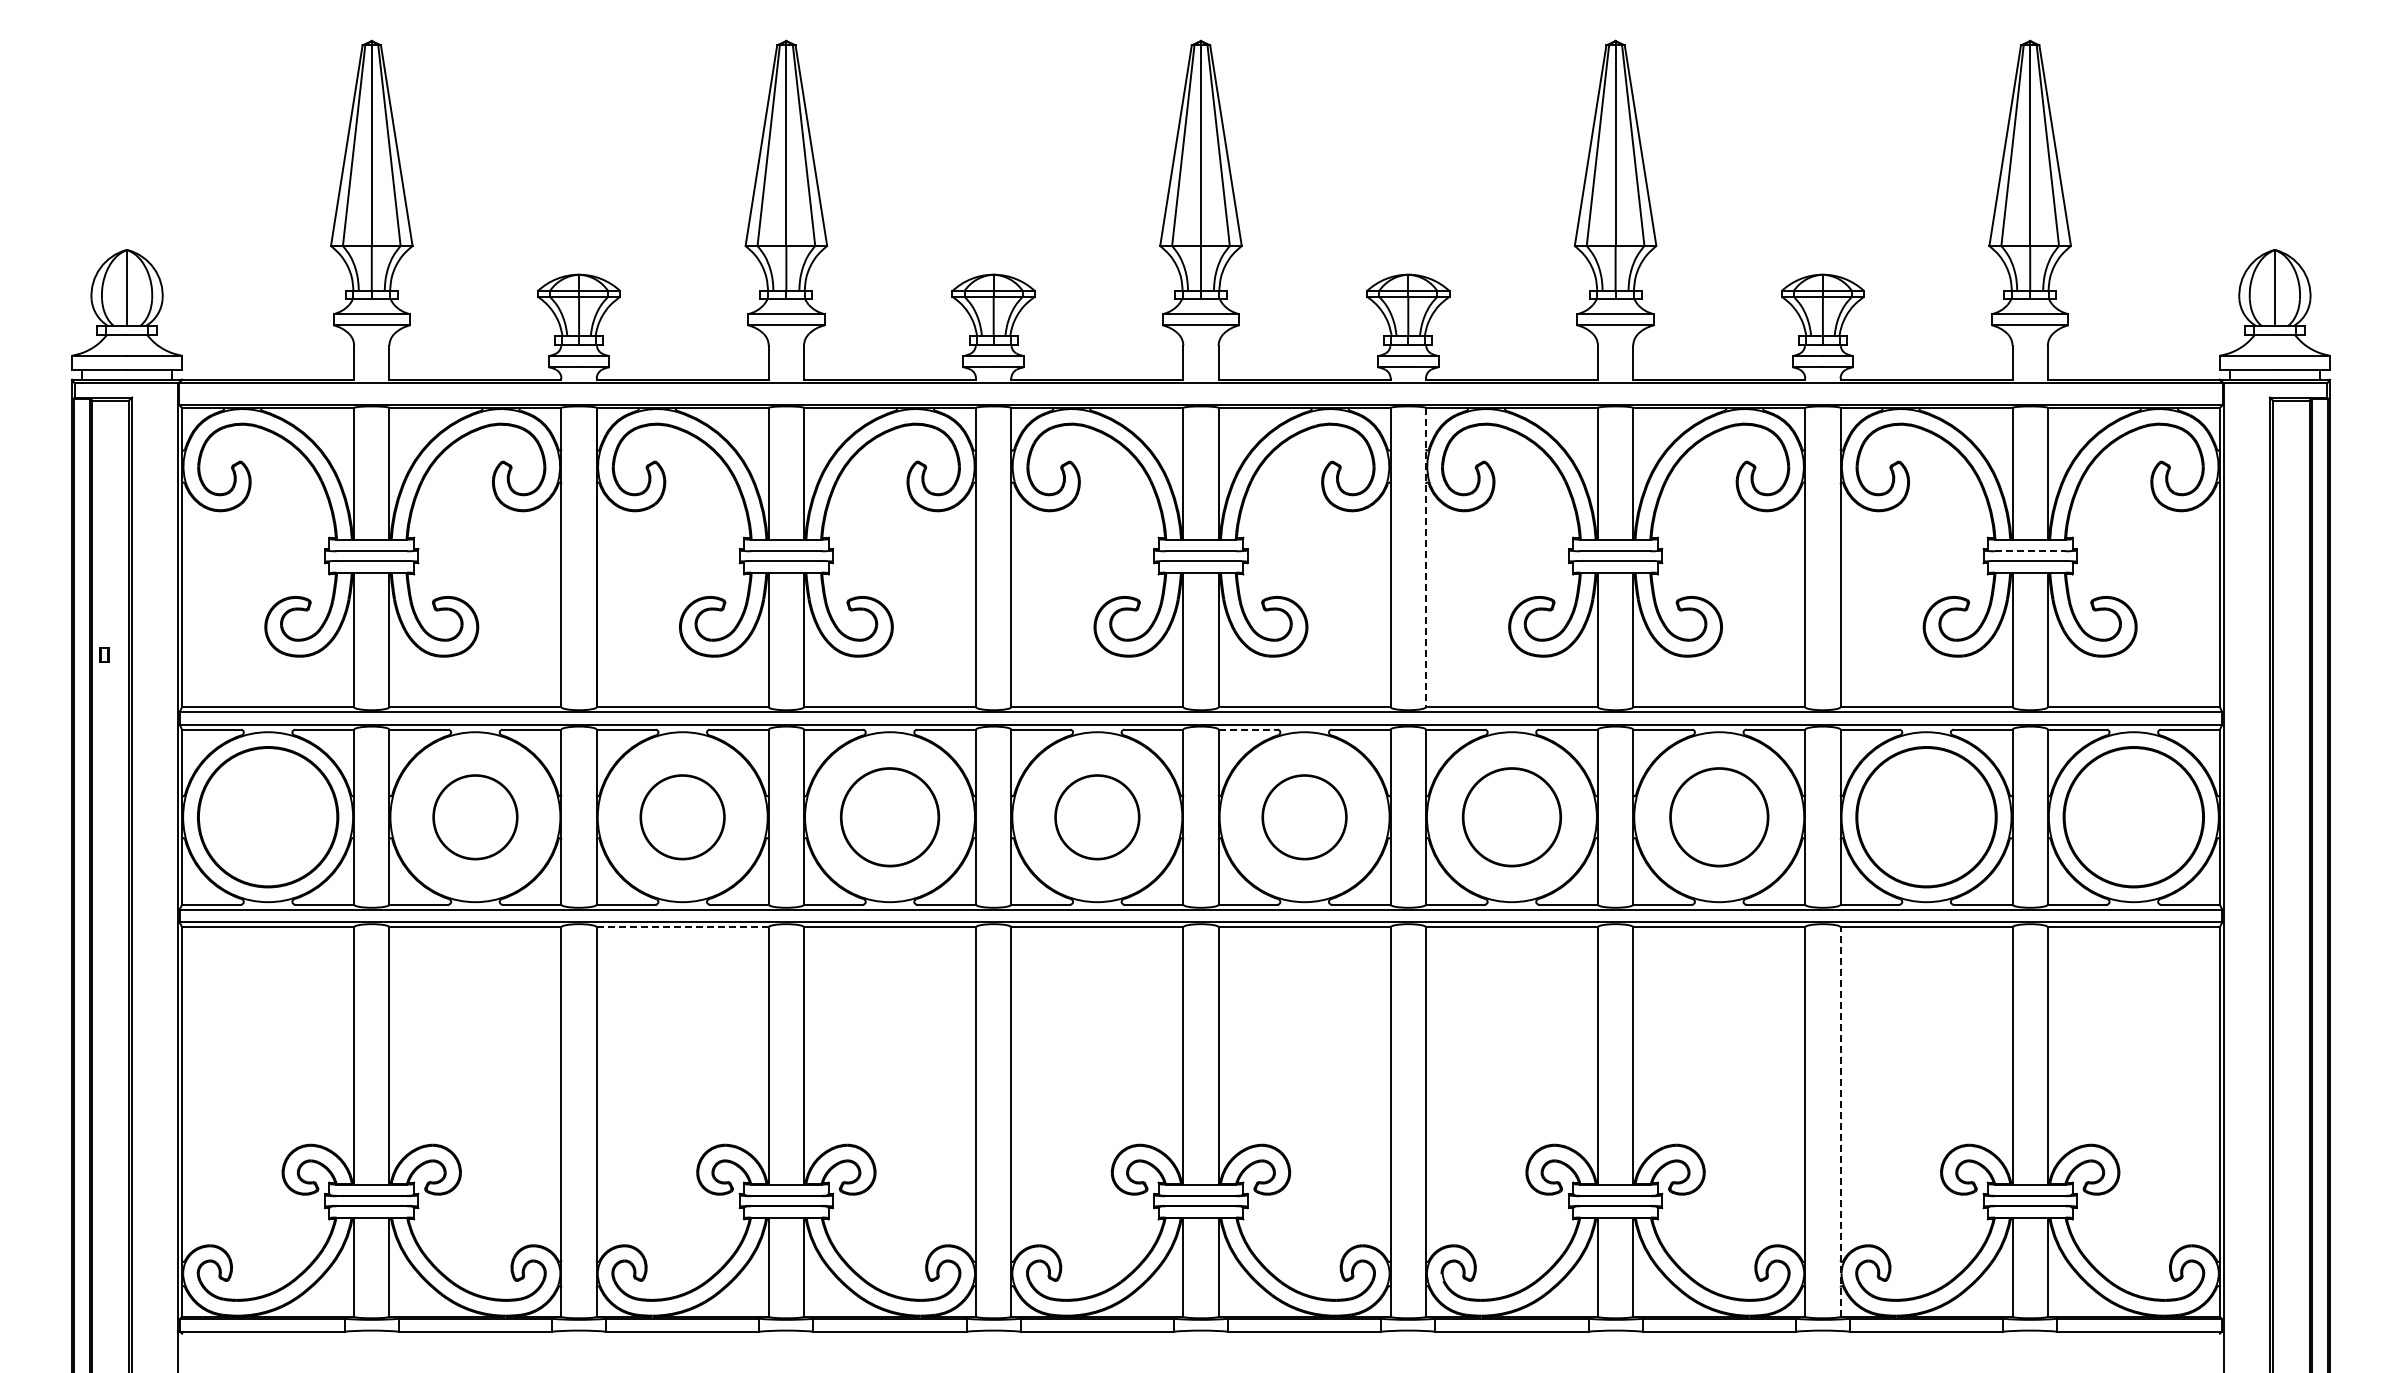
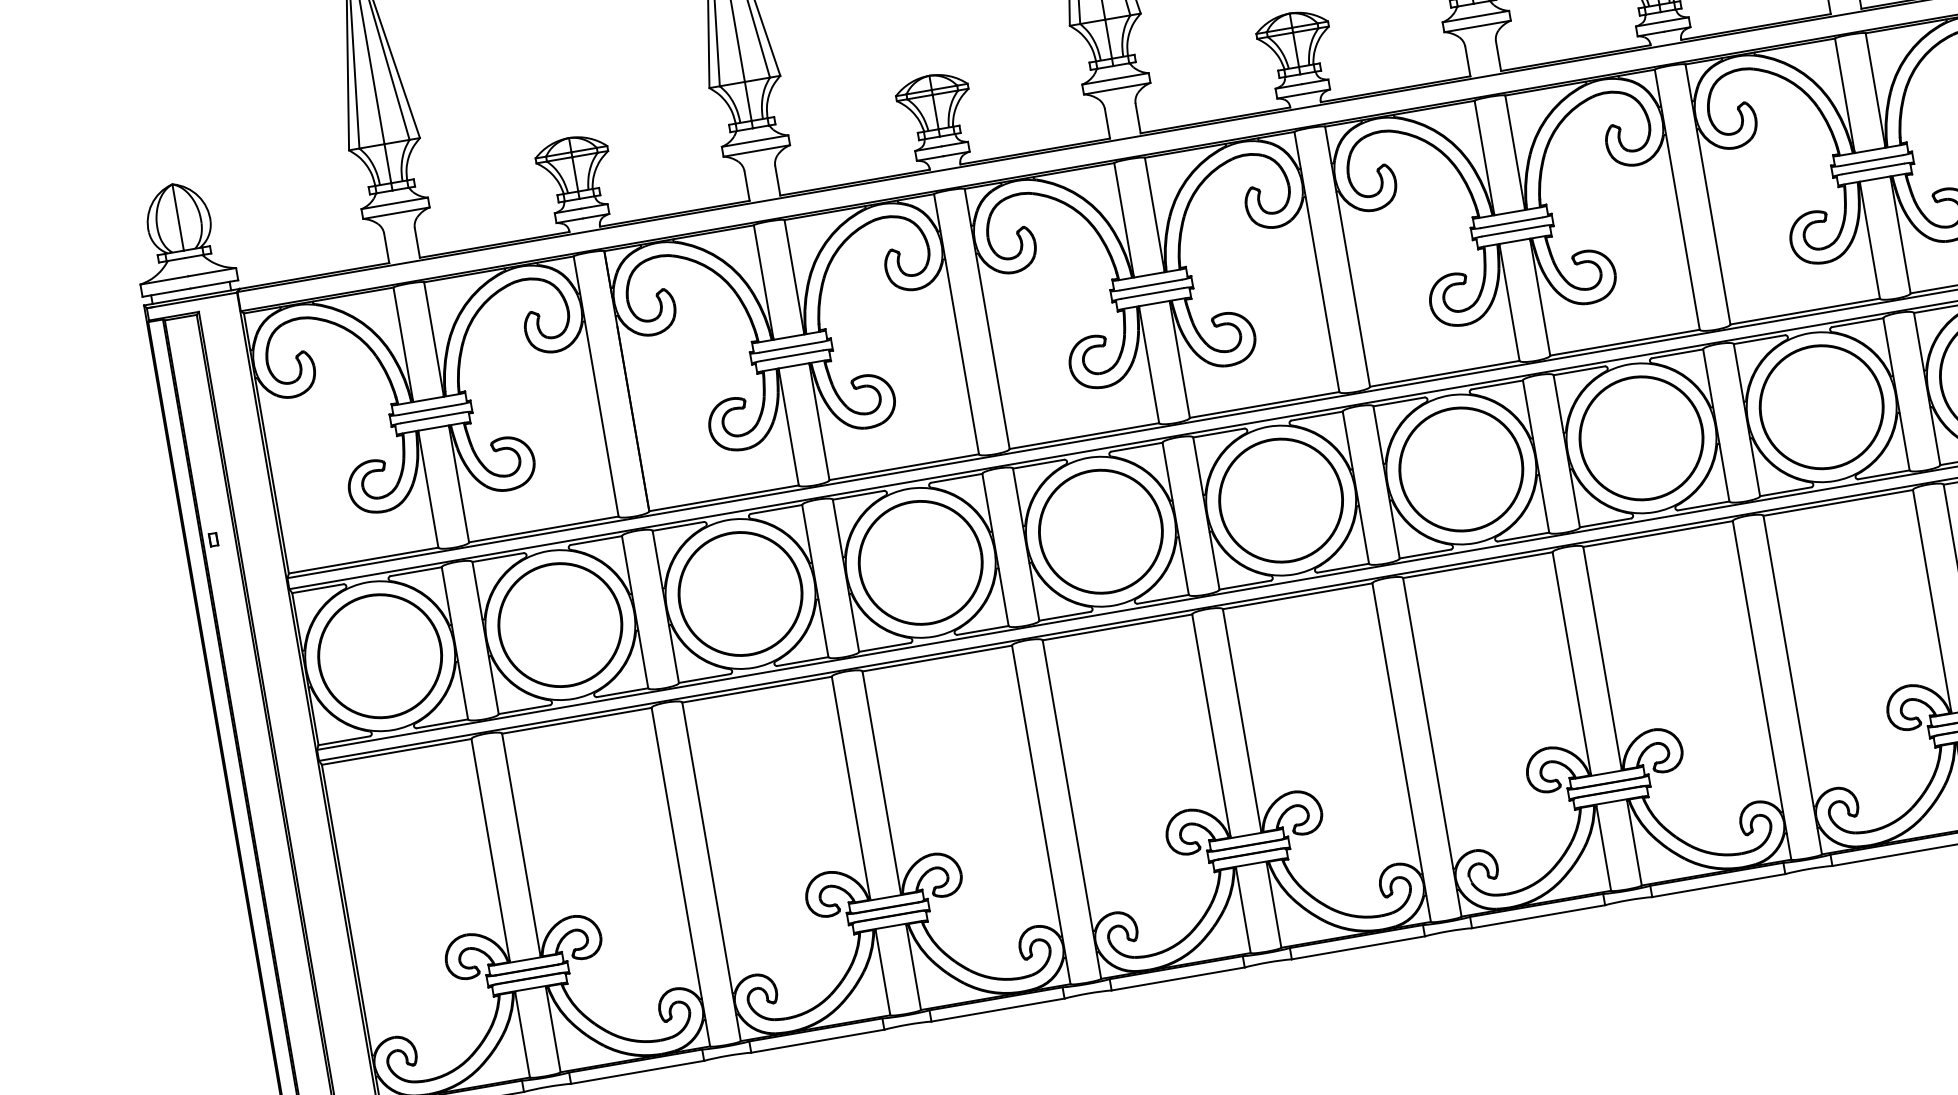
line: (2030, 551) -> (1872, 160), dashed -> solid
line: (1425, 557) -> (1347, 256), dashed -> solid
line: (1248, 729) -> (1219, 432), dashed -> solid
circle: (475, 817) -> (560, 625), size x1.67
circle: (682, 817) -> (740, 594), size x1.67
part: (889, 817) -> (920, 563), size x1.43
circle: (1097, 817) -> (1101, 531), size x1.67
circle: (1304, 817) -> (1281, 500), size x1.67
part: (1511, 817) -> (1460, 469), size x1.43
circle: (1719, 817) -> (1641, 438), size x1.43
line: (683, 927) -> (757, 689), dashed -> solid
line: (1840, 1122) -> (1792, 685), dashed -> solid

